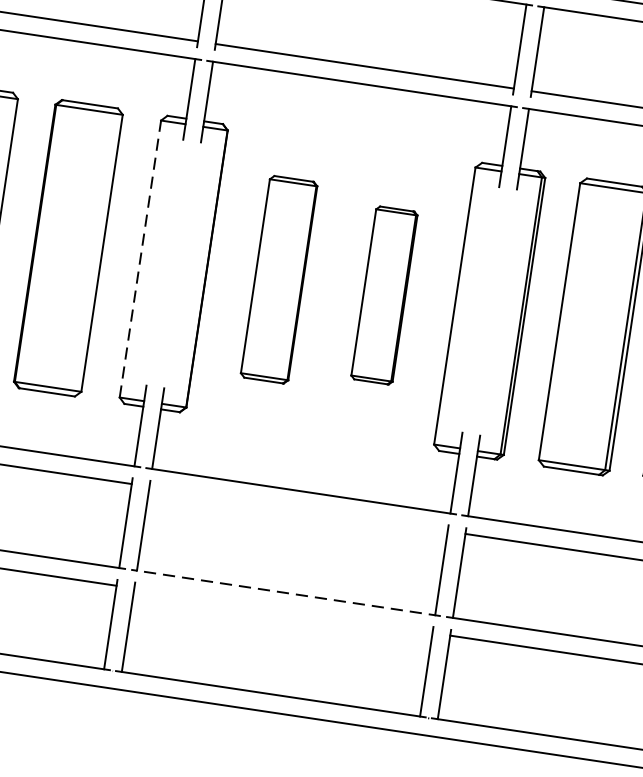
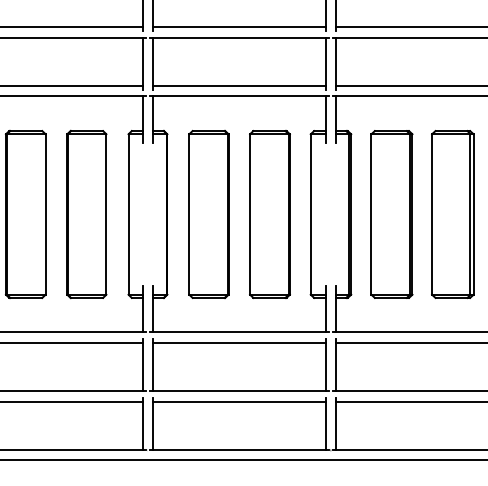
line: (140, 259) -> (128, 214), dashed -> solid
part: (278, 279) -> (208, 214), size x1.43
part: (383, 295) -> (269, 214), size x1.67
line: (298, 508) -> (239, 342), added
line: (286, 593) -> (239, 391), dashed -> solid
line: (283, 610) -> (239, 401), added

